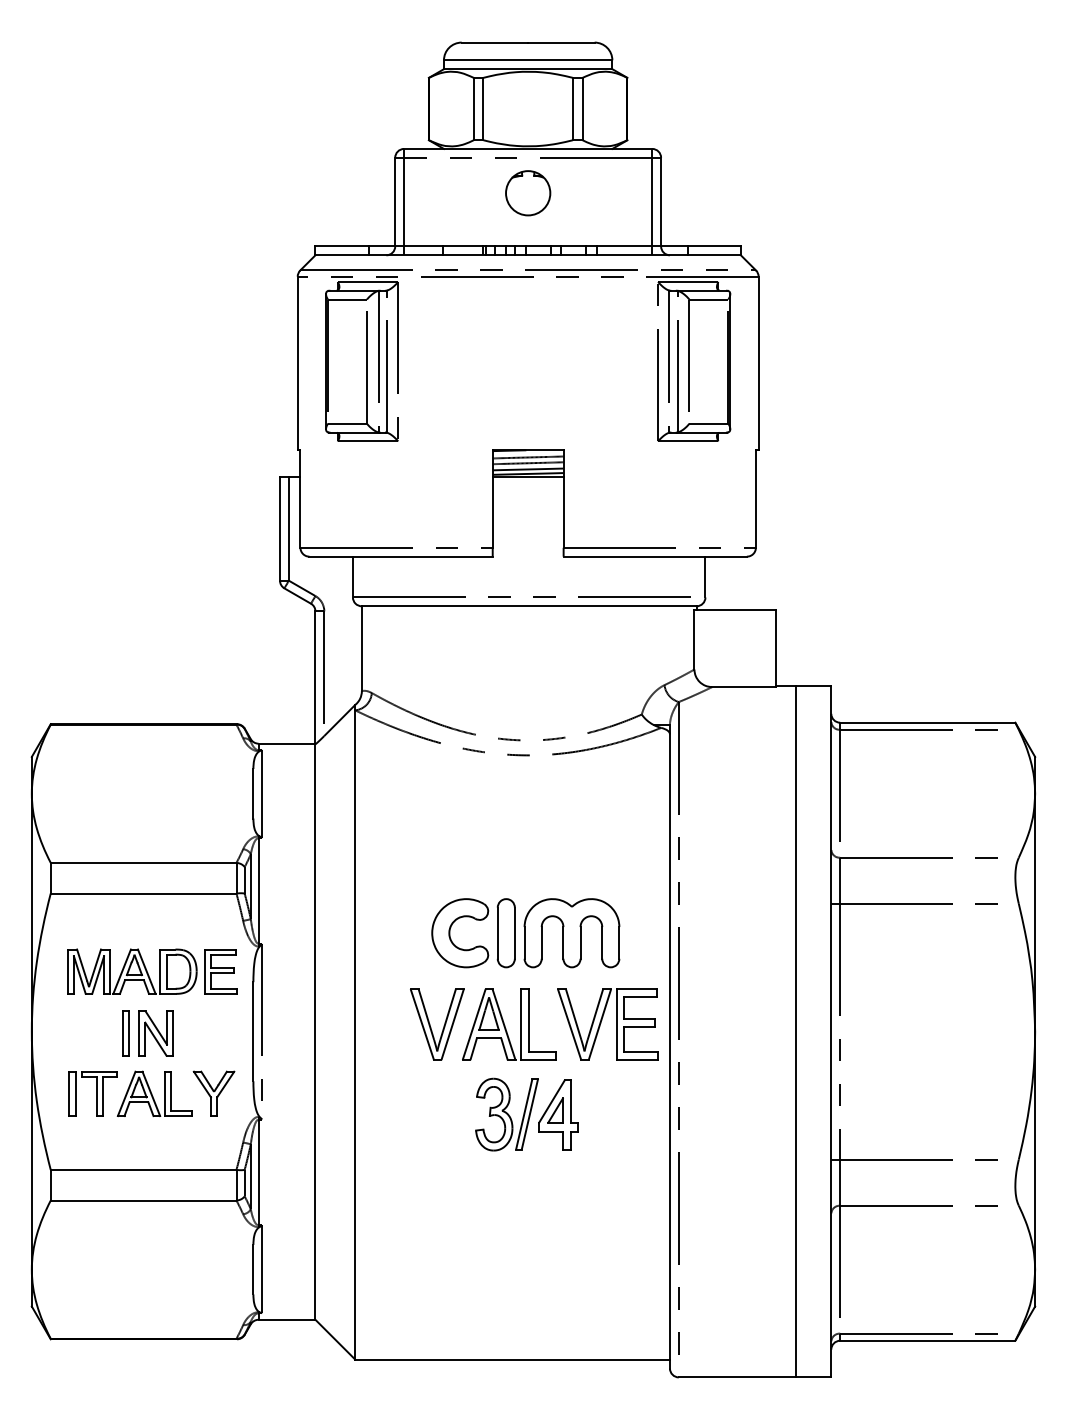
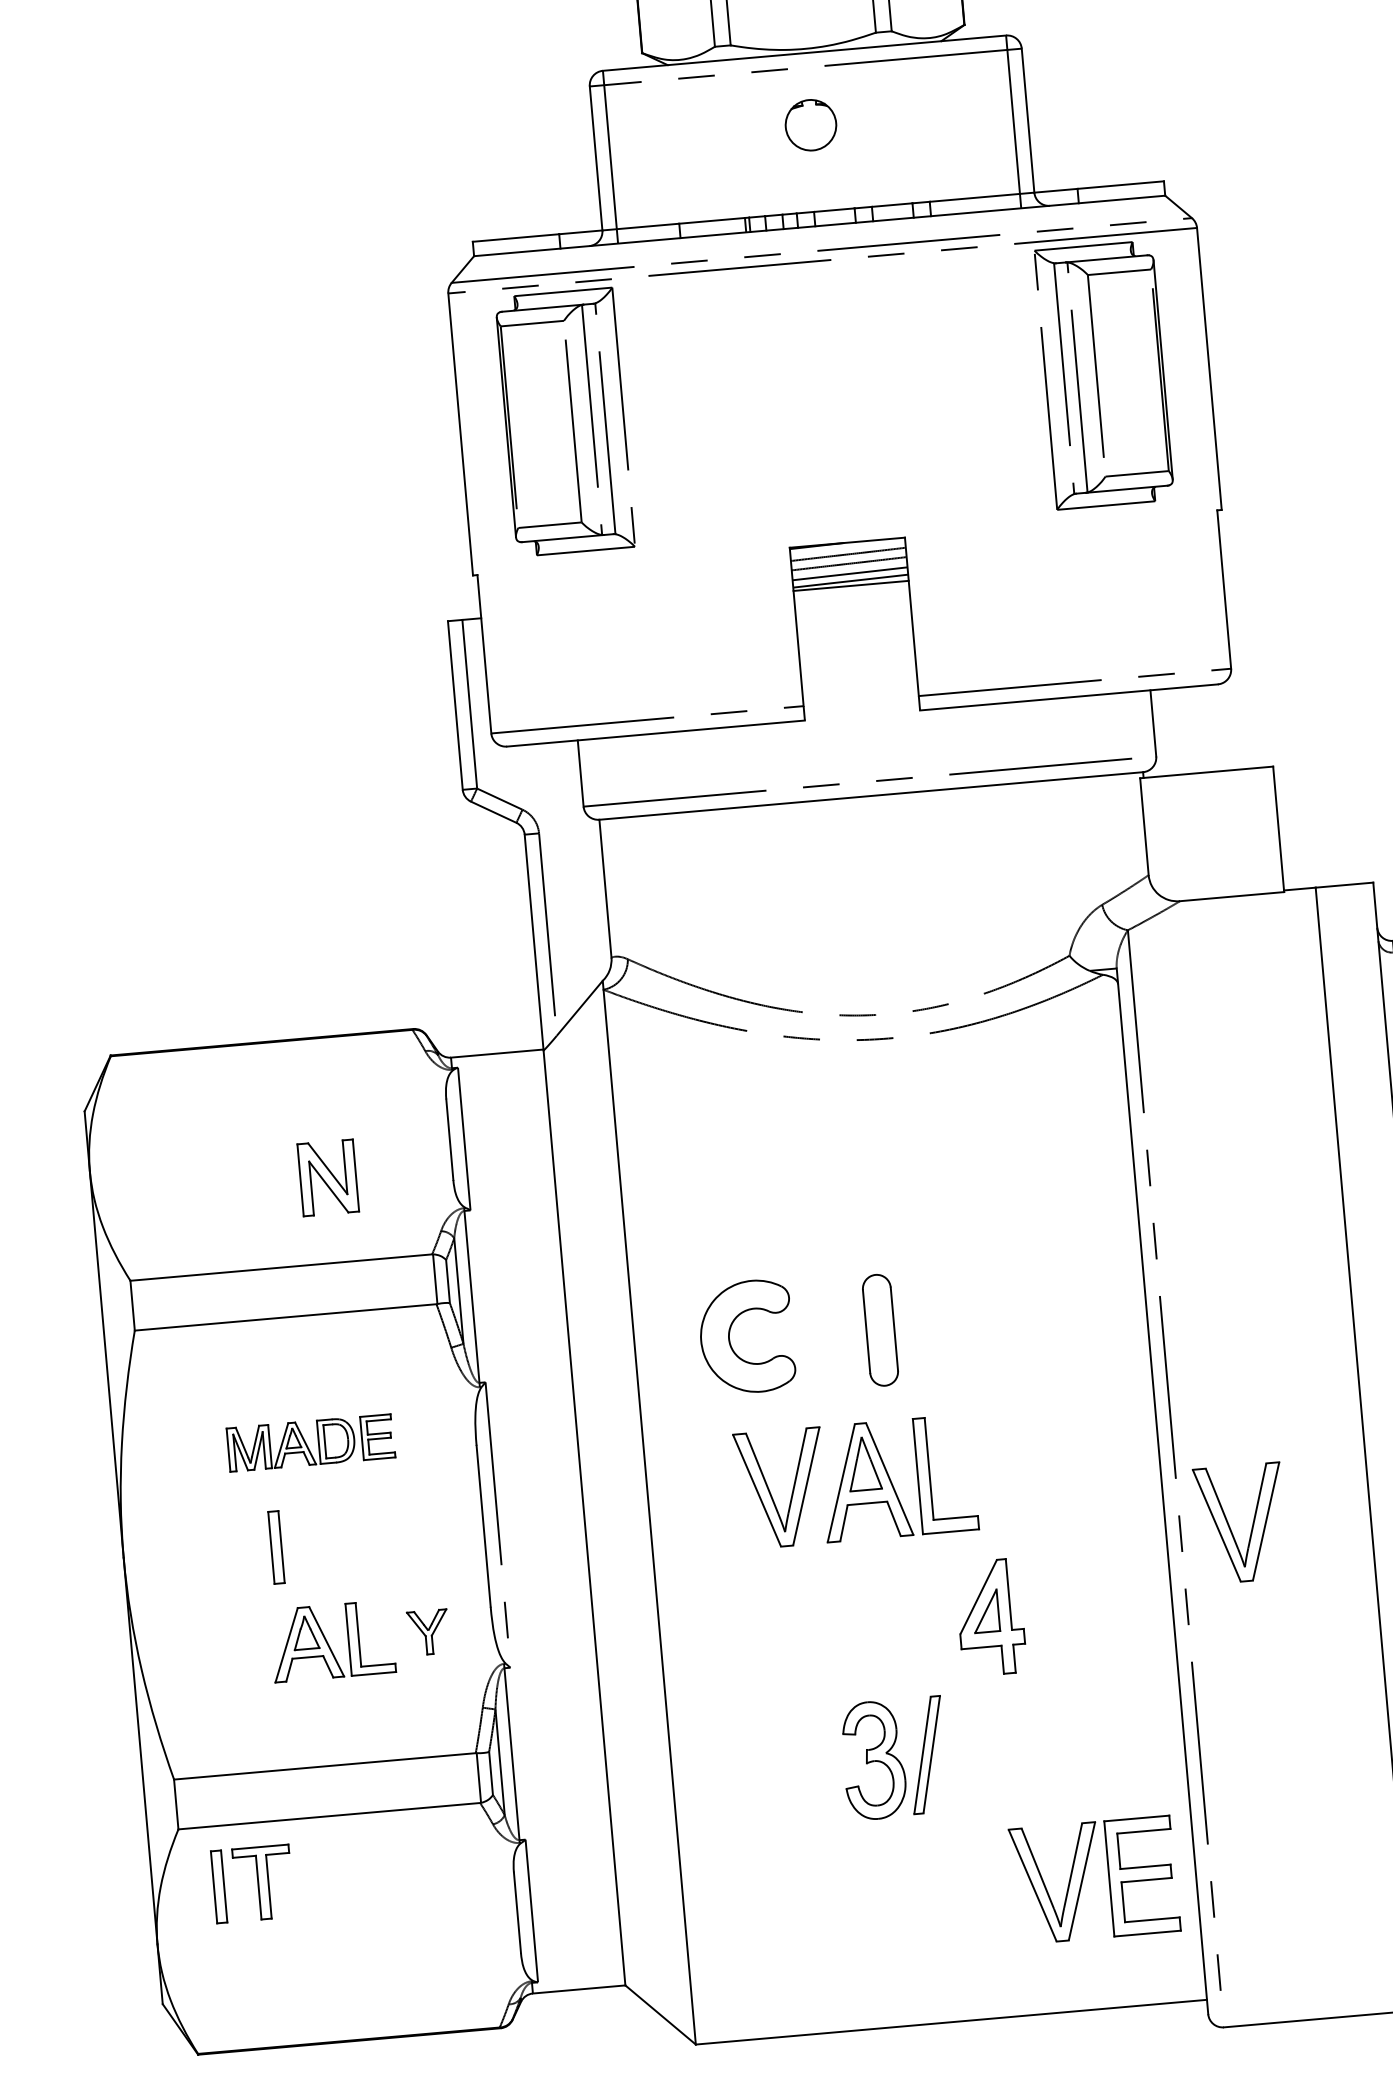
part: (528, 193) -> (811, 125), size x0.7
part: (450, 933) -> (730, 1338), moved
part: (571, 933) -> (986, 1321), removed
part: (152, 971) -> (311, 1442), size x0.6
part: (601, 1023) -> (1084, 1879), moved
part: (155, 1033) -> (327, 1177), moved
part: (722, 1071) -> (1251, 1524), added
part: (92, 1093) -> (251, 1883), moved
part: (213, 1093) -> (427, 1632), size x0.6
part: (506, 1114) -> (893, 1758), moved

